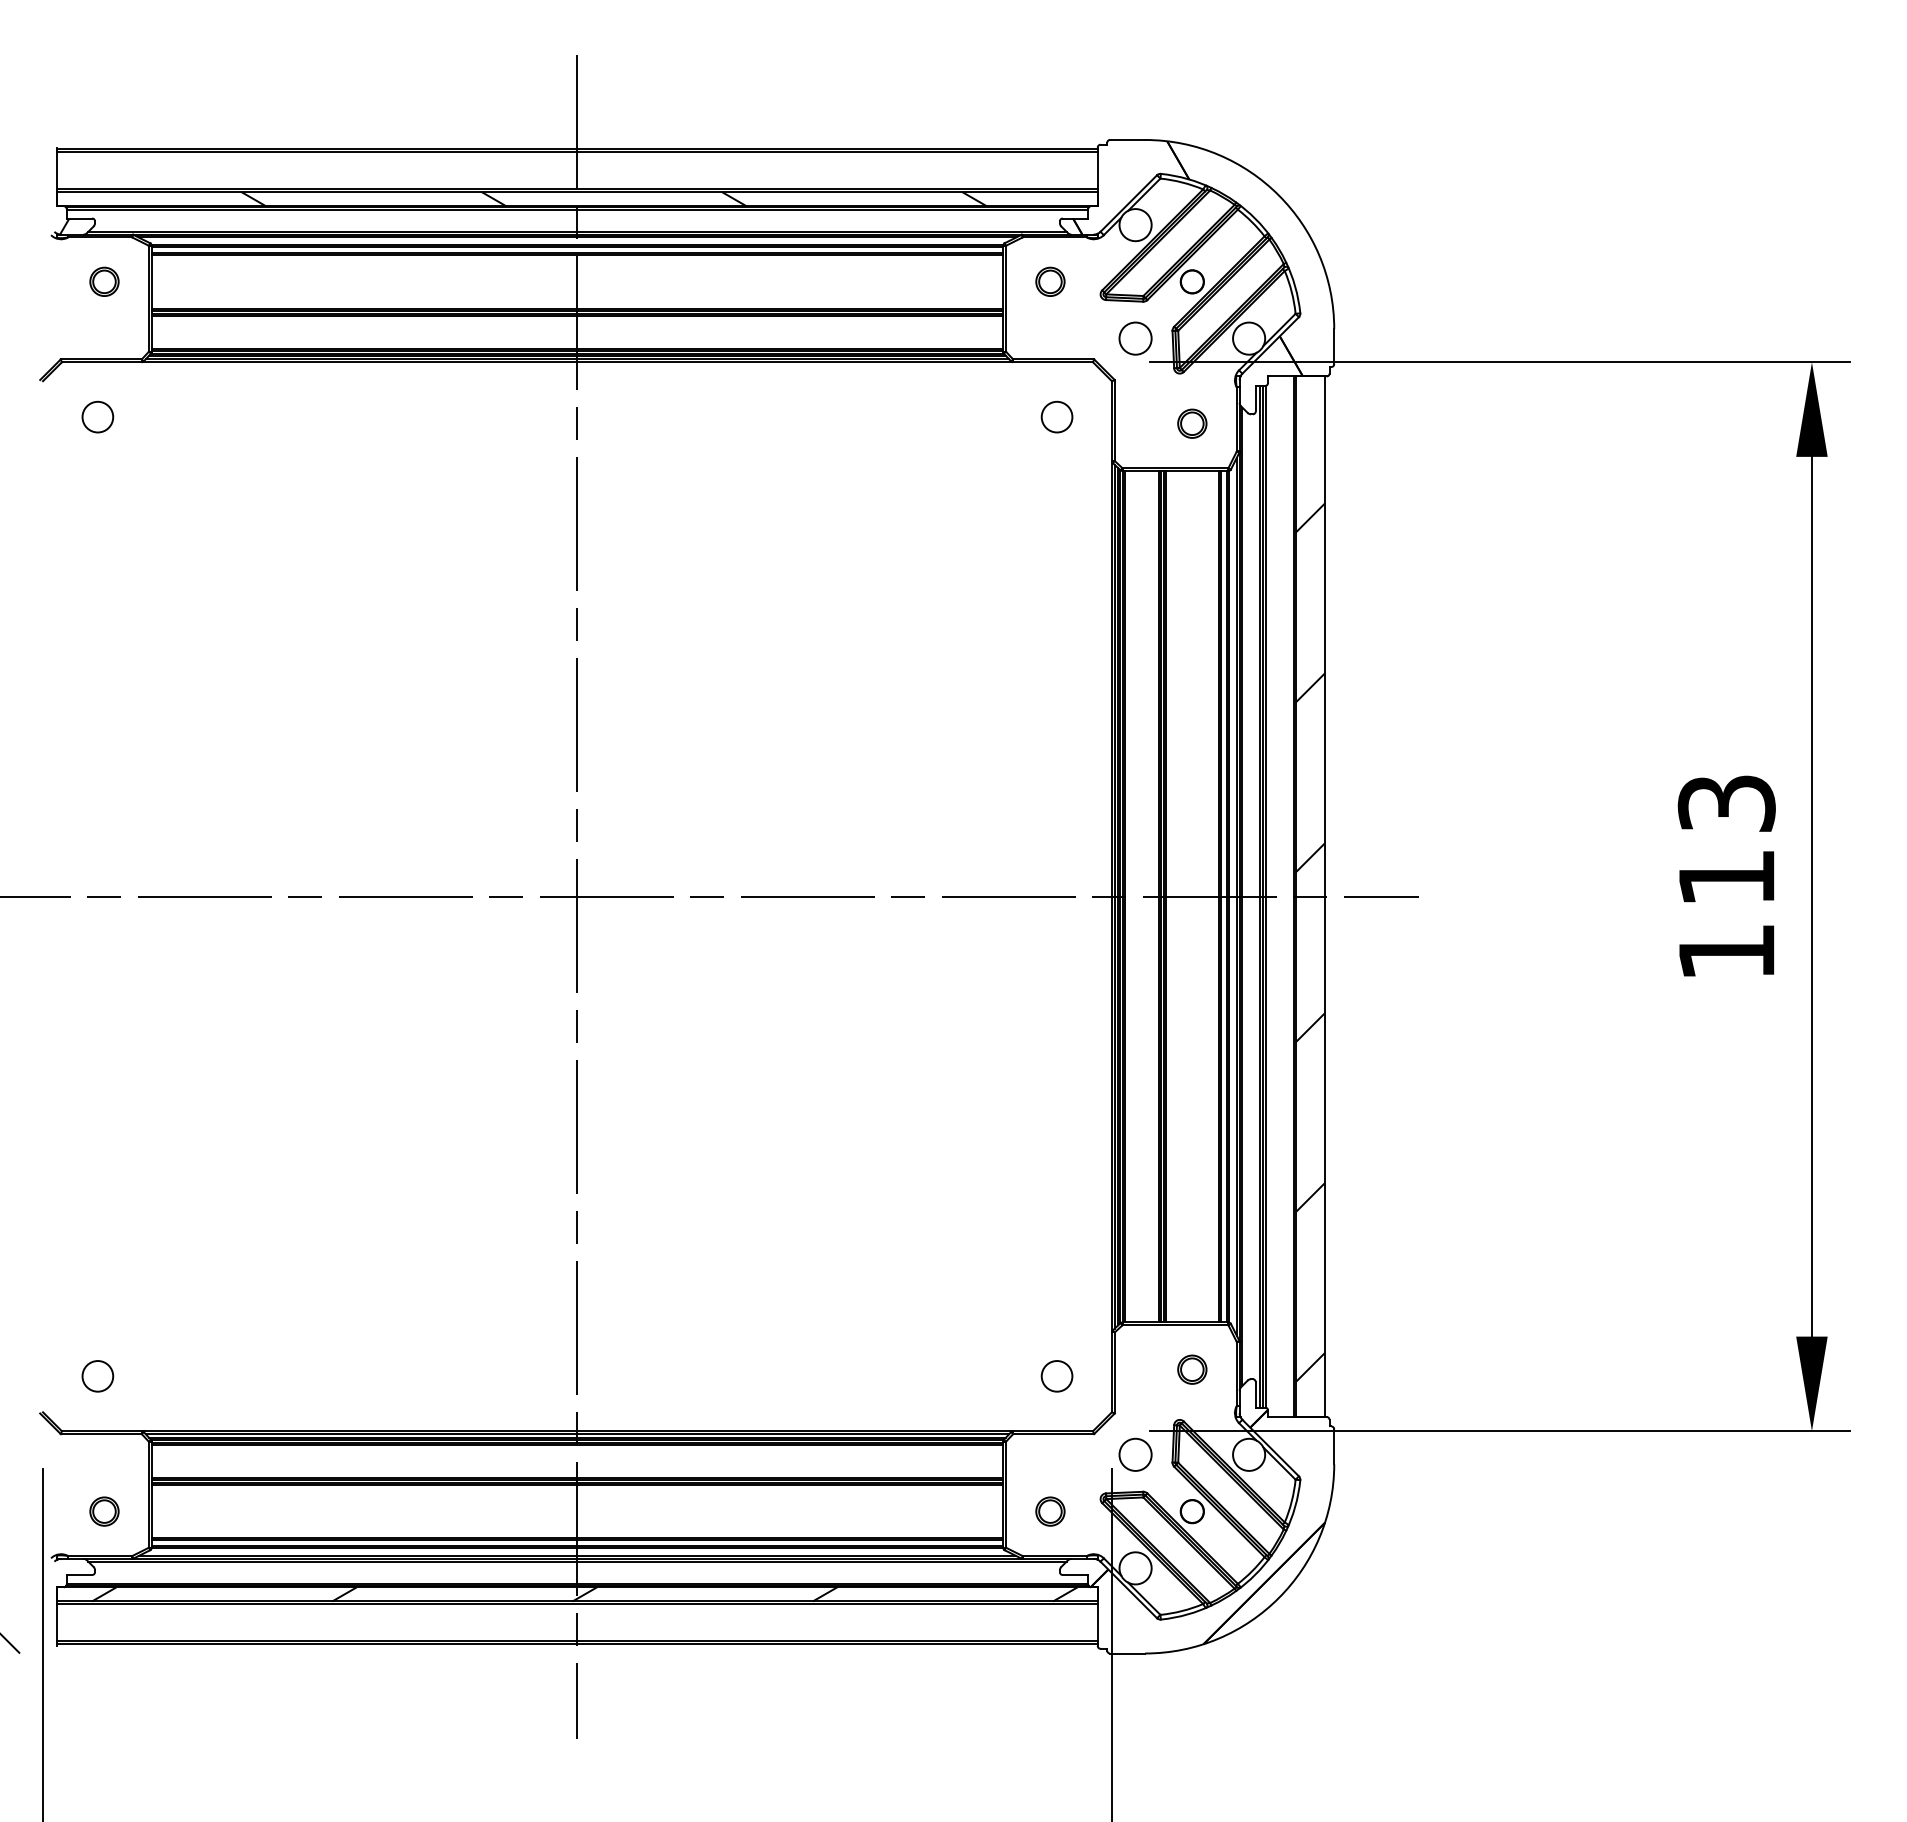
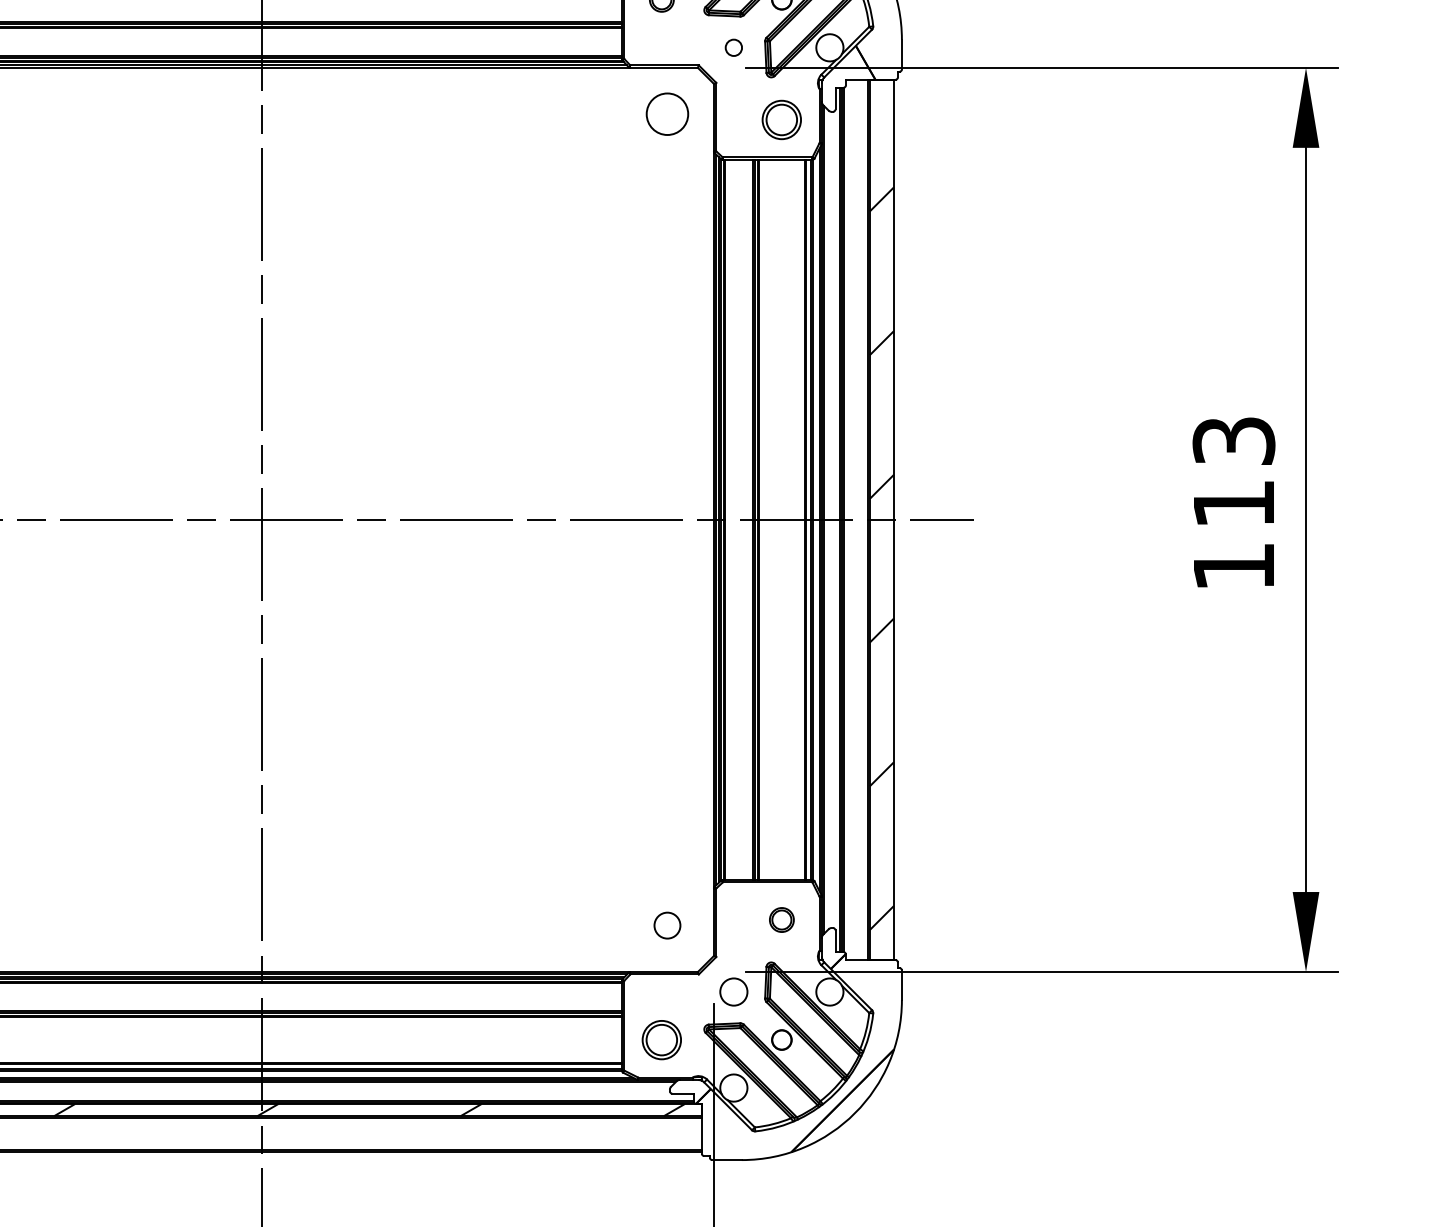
circle: (1135, 338) -> (733, 47), size x0.6
circle: (1056, 416) -> (666, 113), size x1.6
part: (1192, 423) -> (782, 119), size x1.6
part: (1050, 1511) -> (661, 1039), size x1.6

